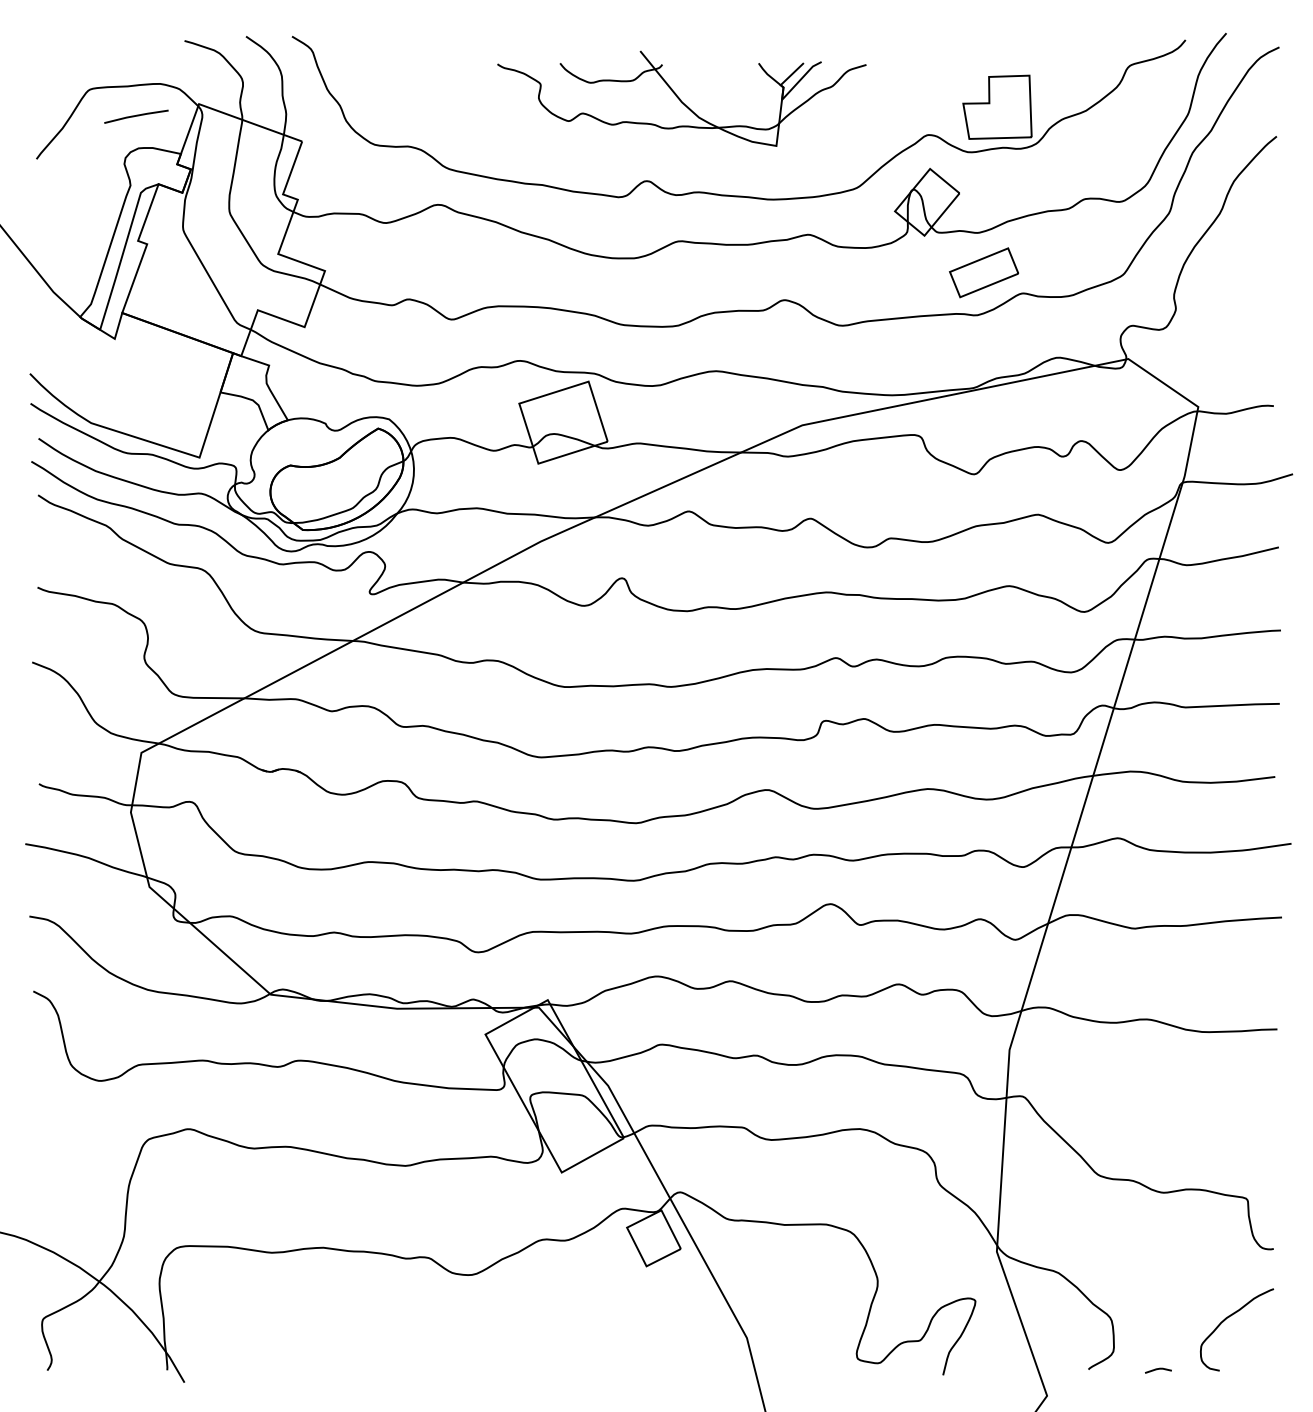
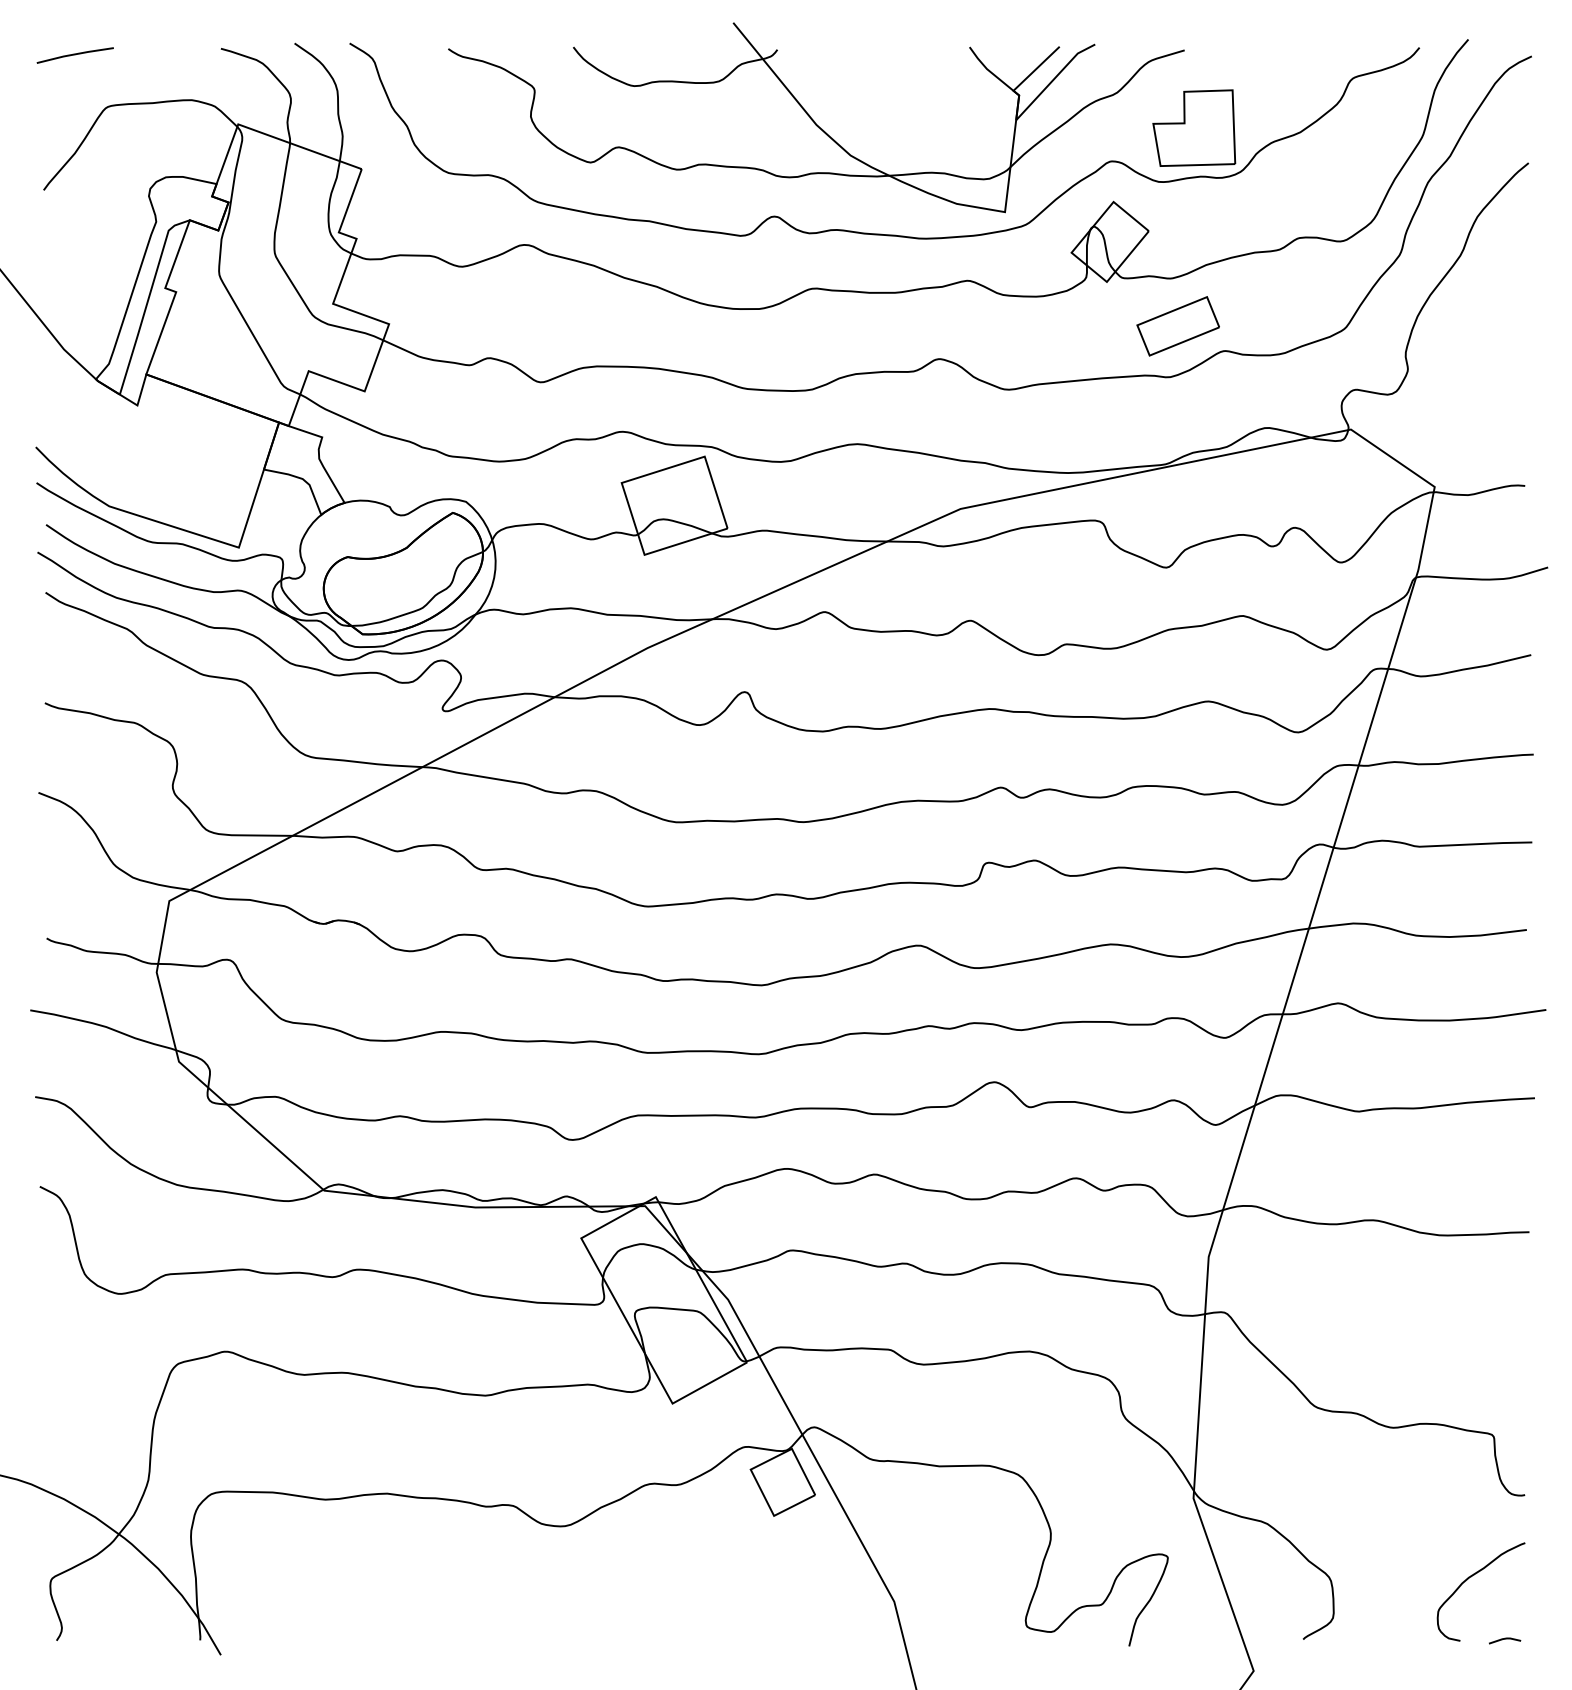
part: (681, 98) -> (816, 117), size x1.67
line: (135, 116) -> (74, 55), moved
line: (1158, 1369) -> (1505, 1639), moved

